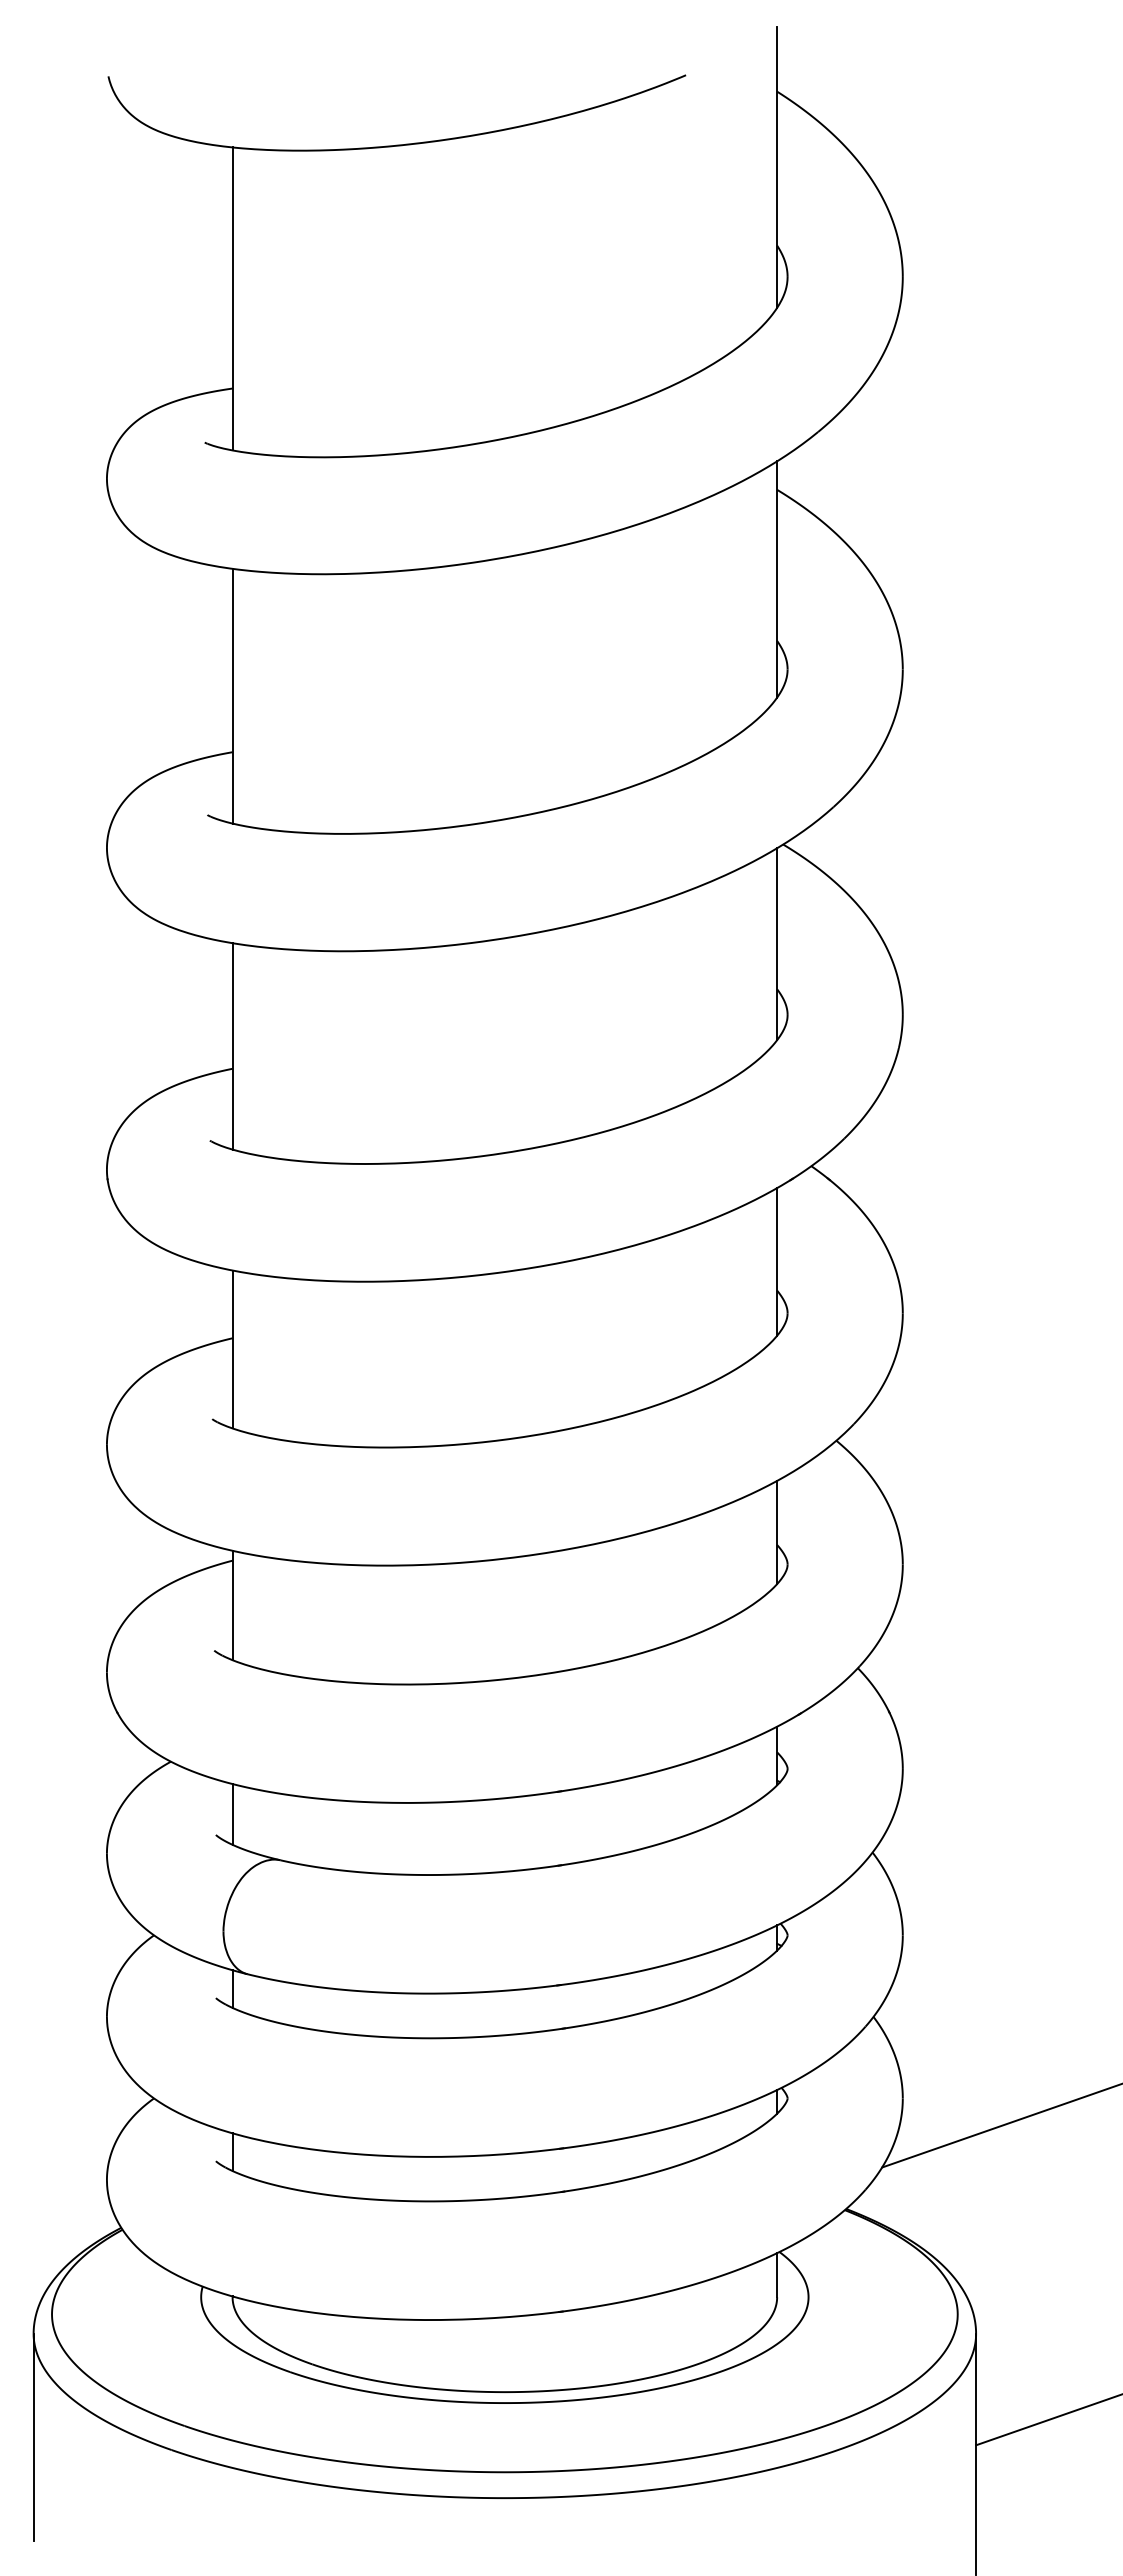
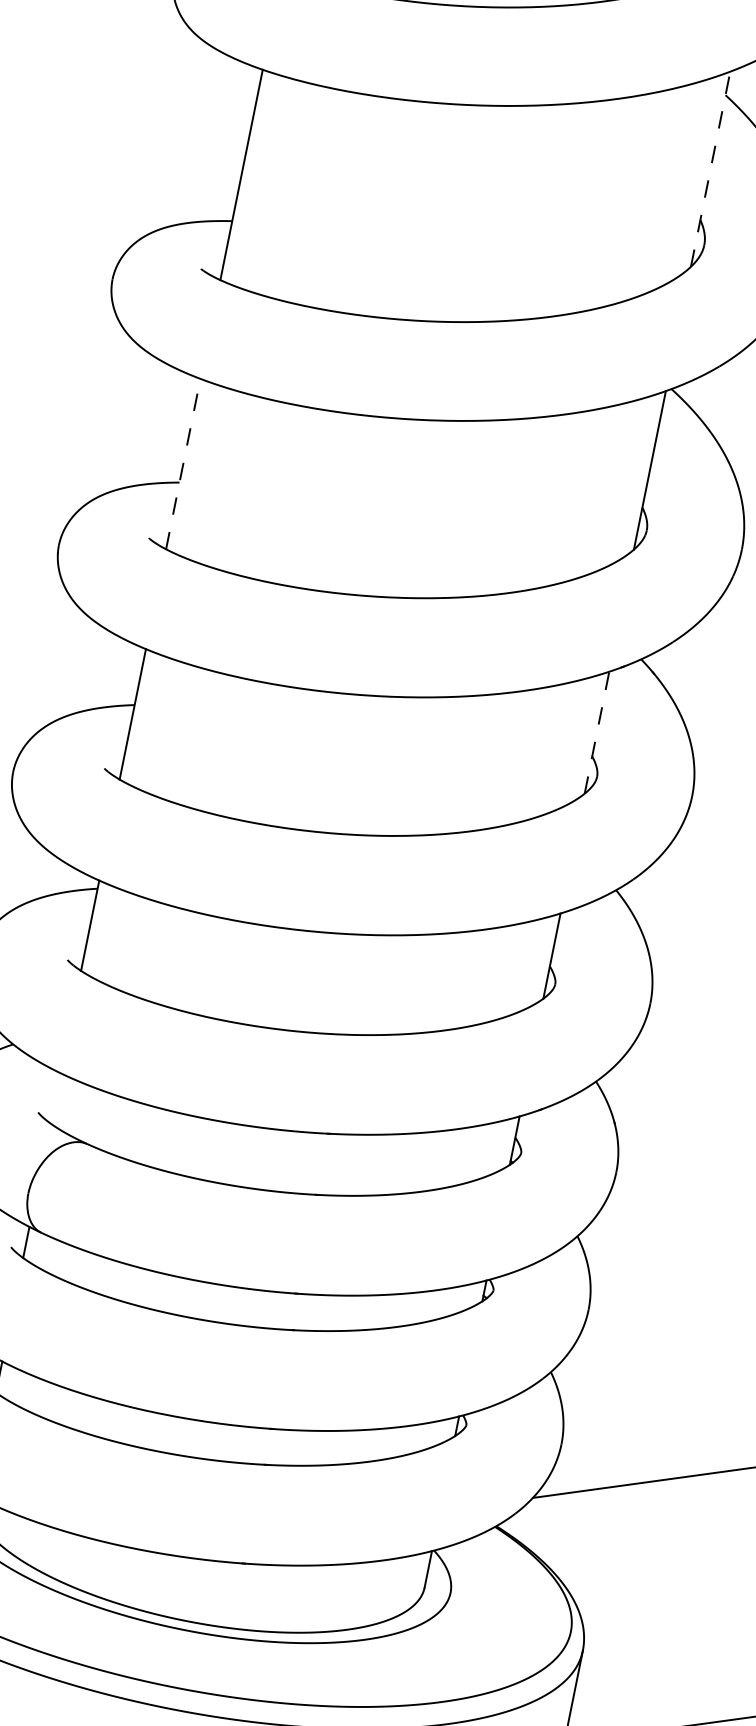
line: (777, 579) -> (710, 169), solid -> dashed
line: (232, 1045) -> (183, 463), solid -> dashed
line: (777, 1261) -> (597, 732), solid -> dashed
line: (232, 1814) -> (55, 1098), removed

